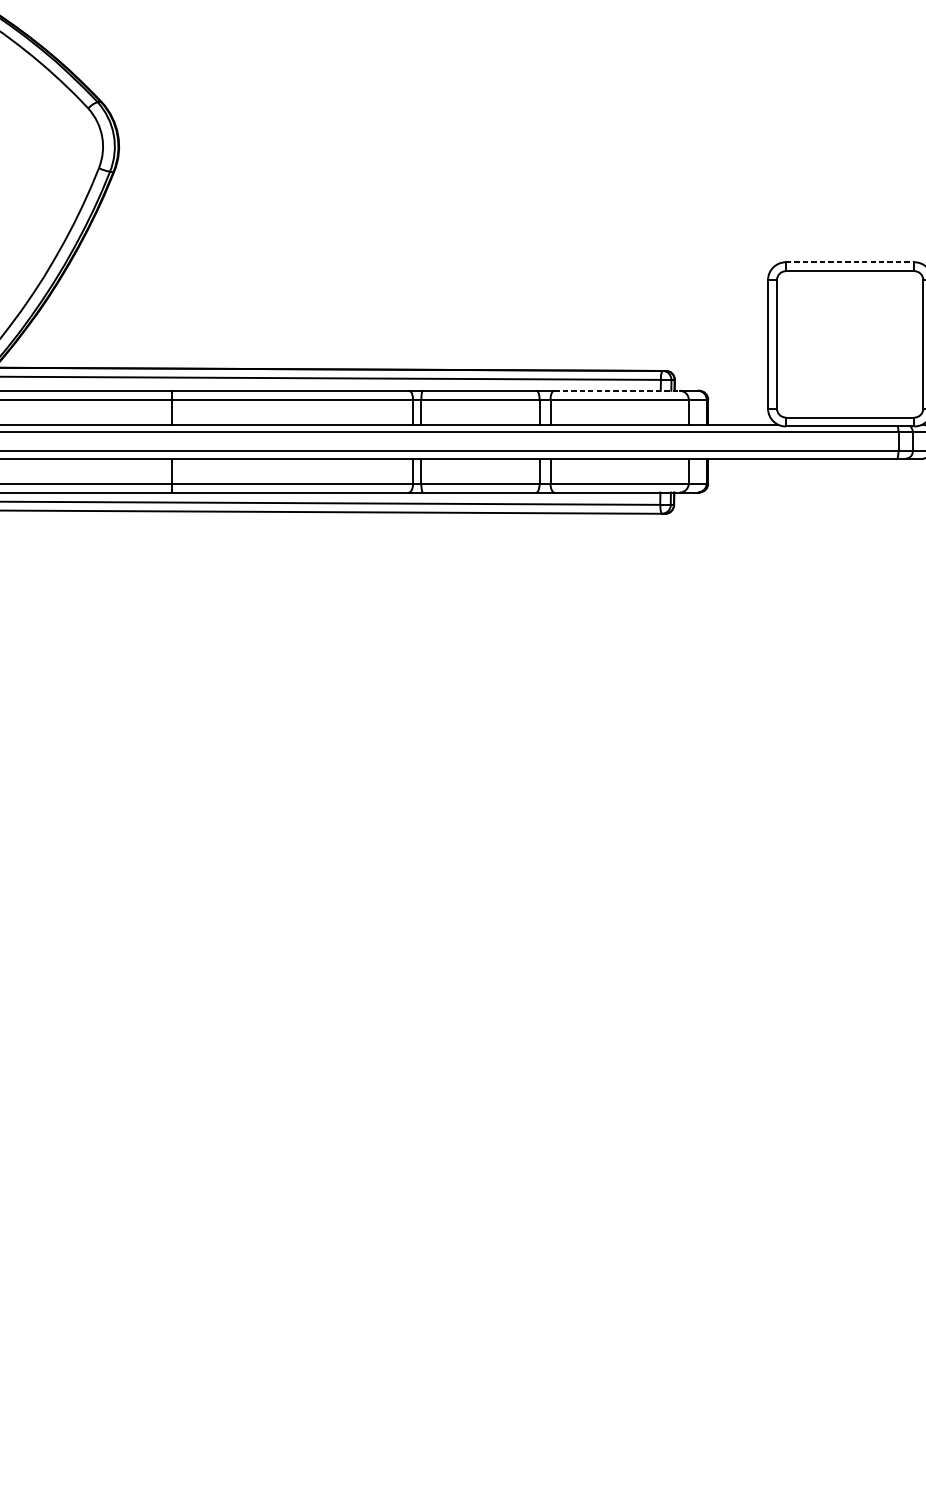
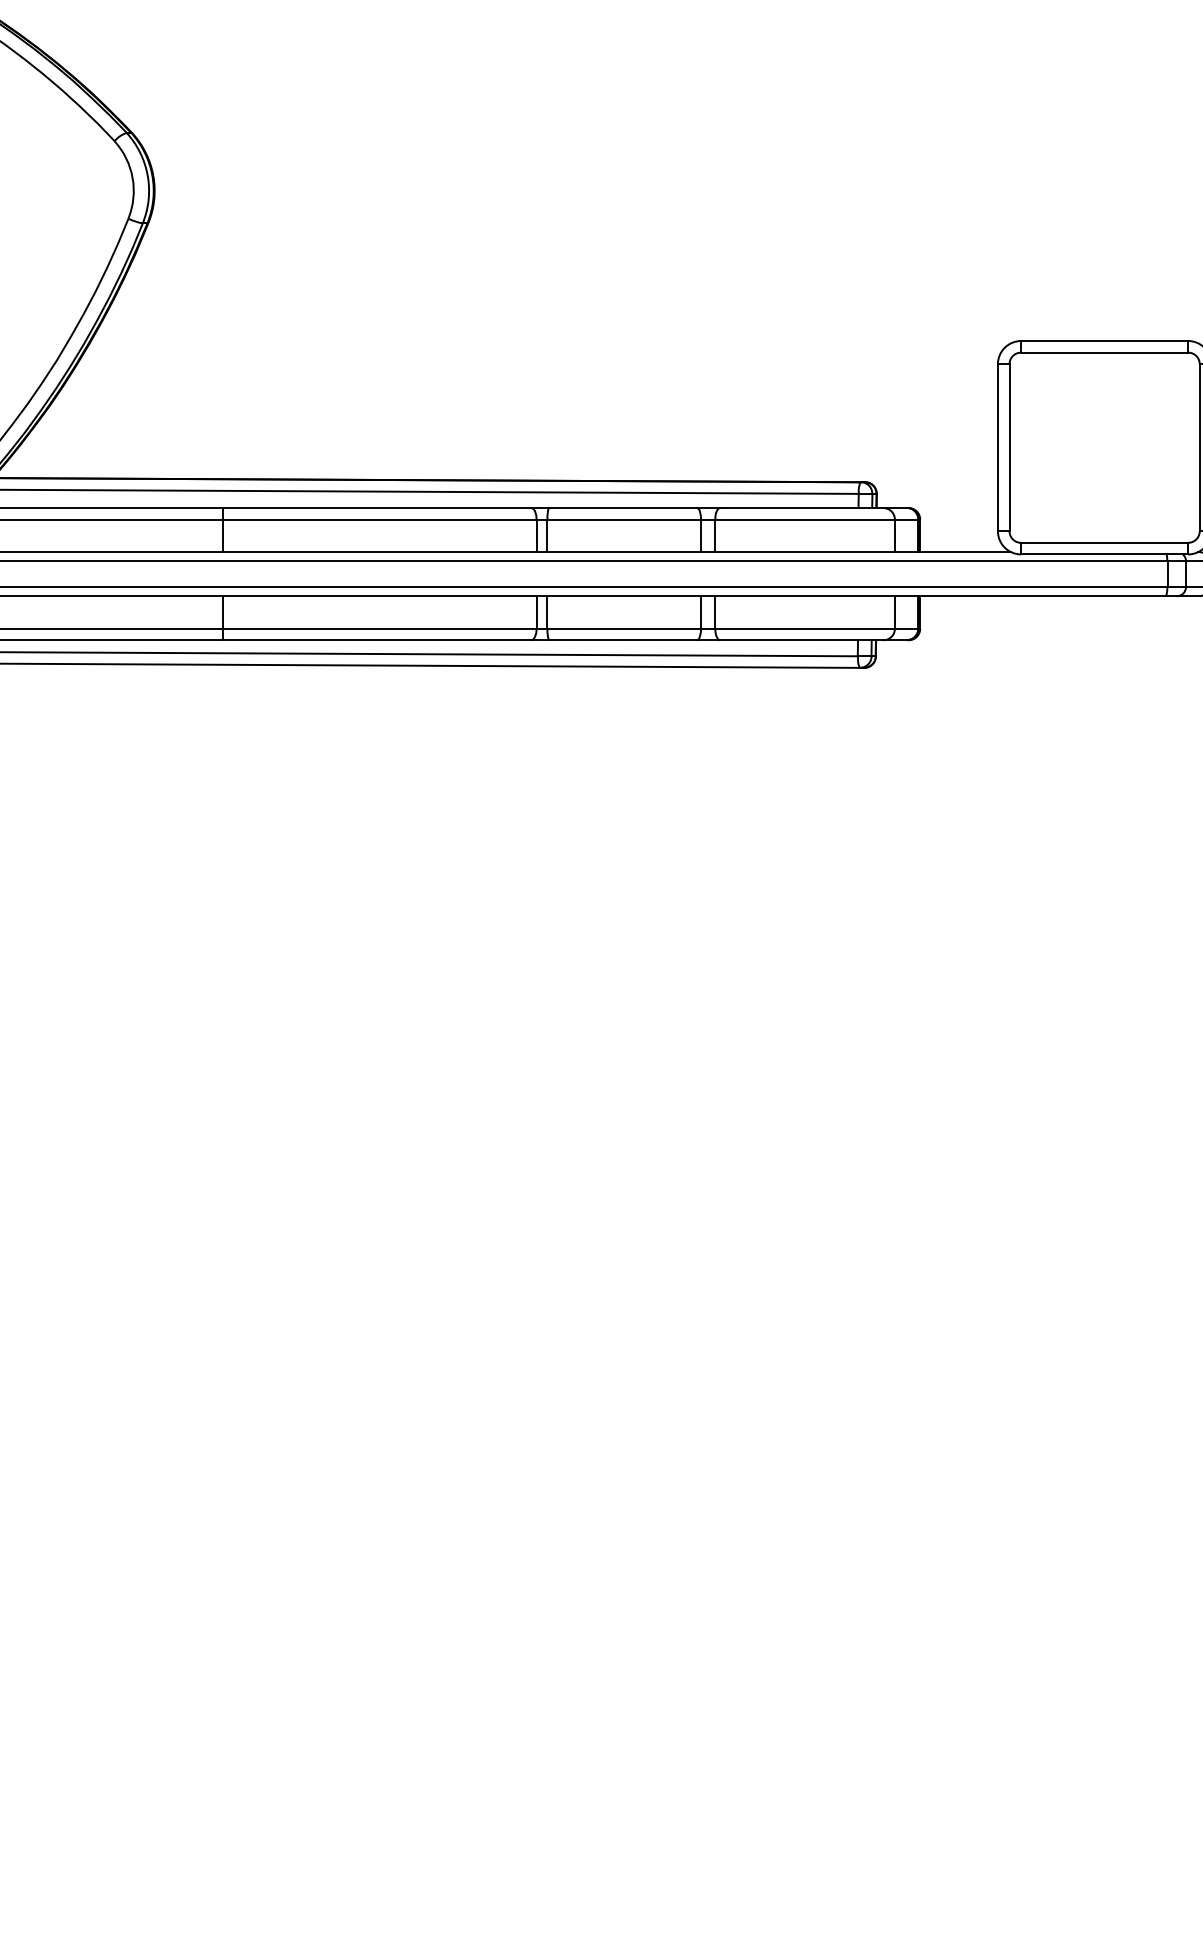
line: (850, 262) -> (1104, 341), dashed -> solid
line: (616, 391) -> (801, 508), dashed -> solid

